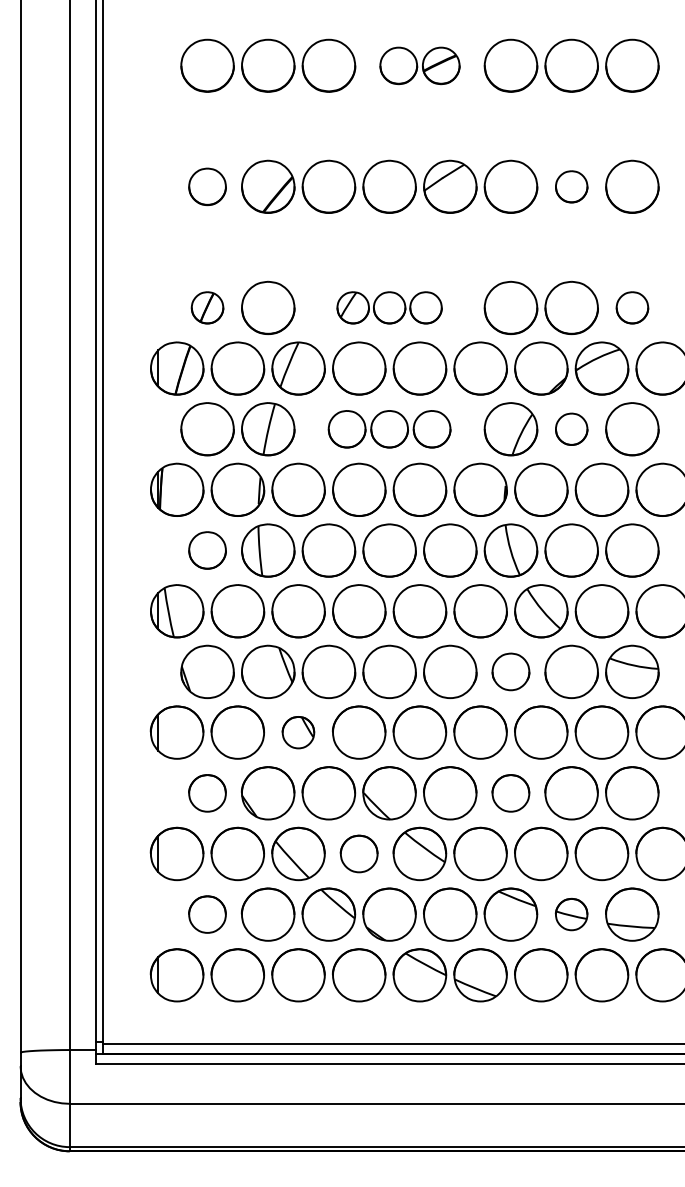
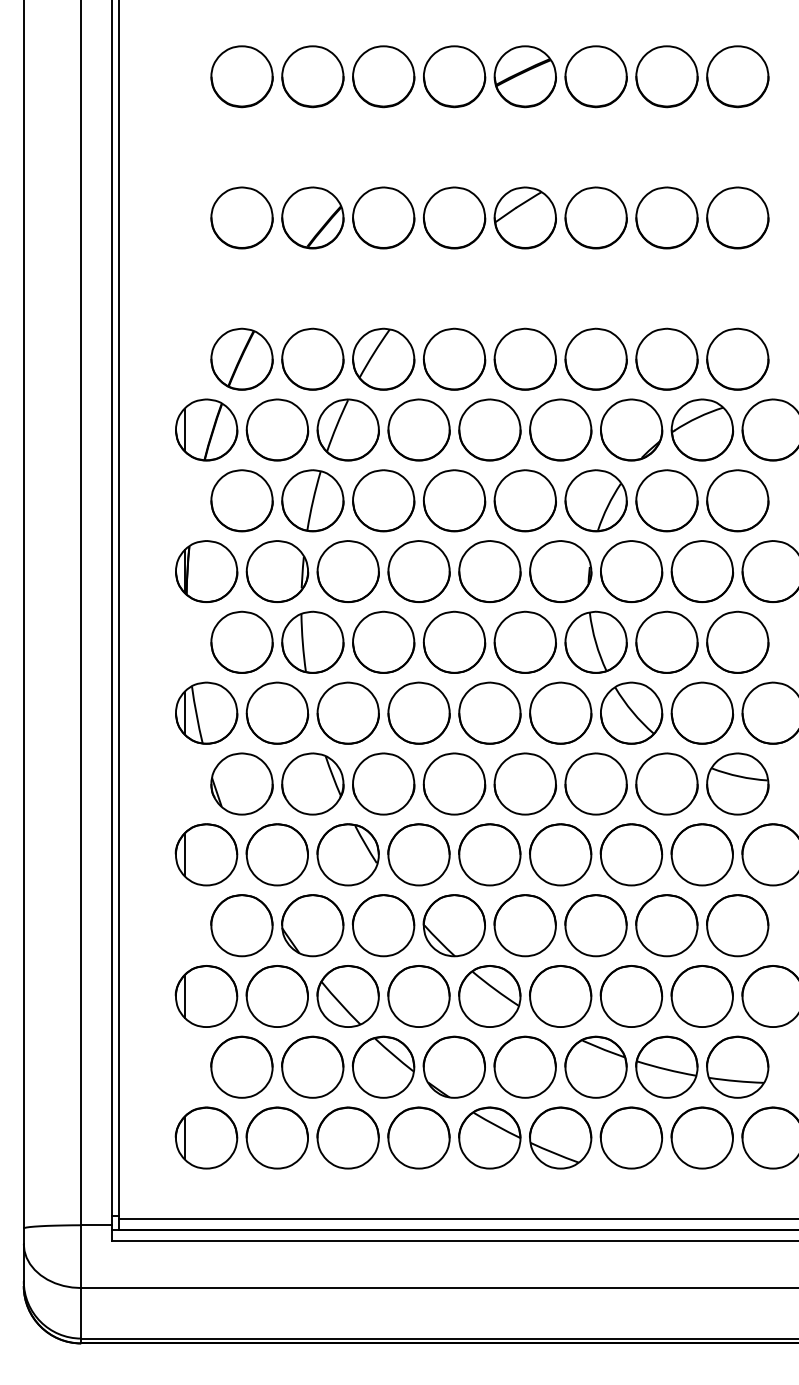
part: (419, 65) -> (489, 76), size x1.43
part: (207, 186) -> (241, 217), size x1.43
part: (571, 186) -> (666, 217), size x1.67
part: (207, 307) -> (241, 358), size x1.67
part: (389, 307) -> (454, 358), size x1.67
part: (632, 307) -> (737, 358), size x1.67
part: (389, 428) -> (454, 500), size x1.43
part: (571, 428) -> (666, 500), size x1.67
part: (207, 549) -> (241, 641), size x1.43
part: (510, 671) -> (595, 783), size x1.43
part: (297, 732) -> (347, 854), size x1.67
part: (207, 793) -> (241, 925), size x1.43
part: (510, 793) -> (595, 925), size x1.43
part: (358, 853) -> (418, 996), size x1.43
part: (207, 913) -> (241, 1066), size x1.43
part: (571, 913) -> (666, 1066), size x1.67

